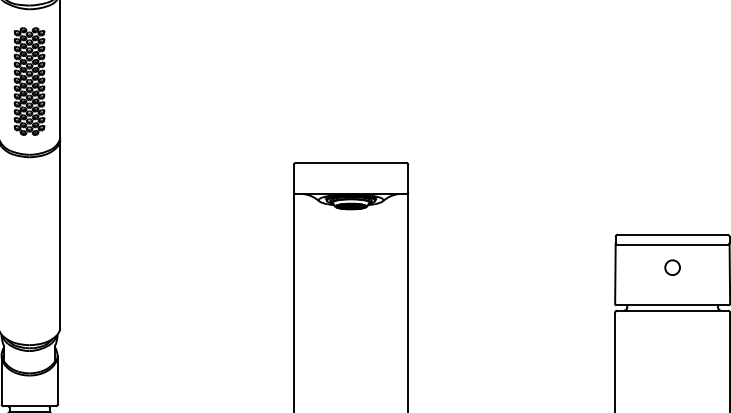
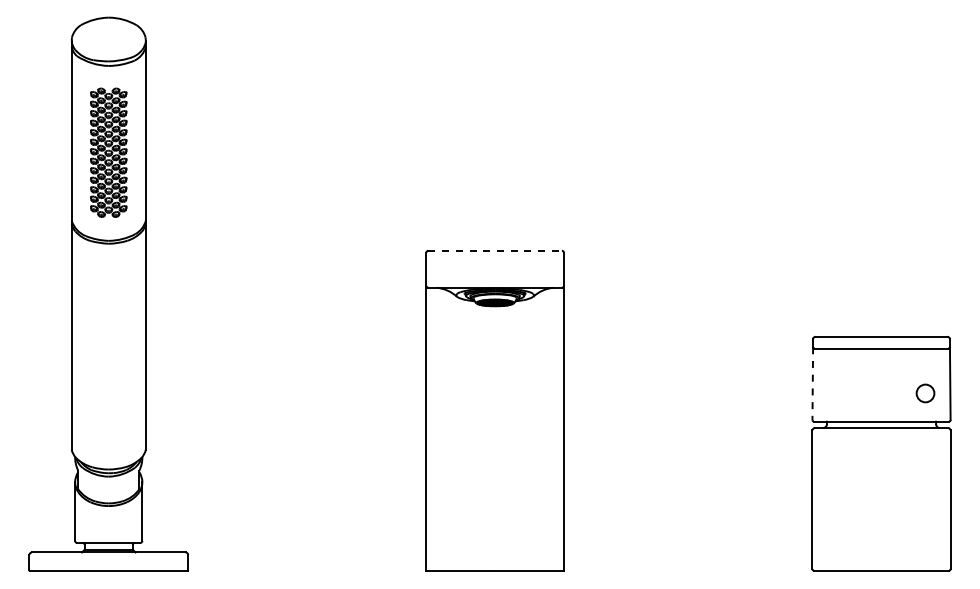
line: (351, 162) -> (495, 250), solid -> dashed
circle: (672, 267) -> (925, 393), moved
line: (615, 274) -> (812, 384), solid -> dashed

